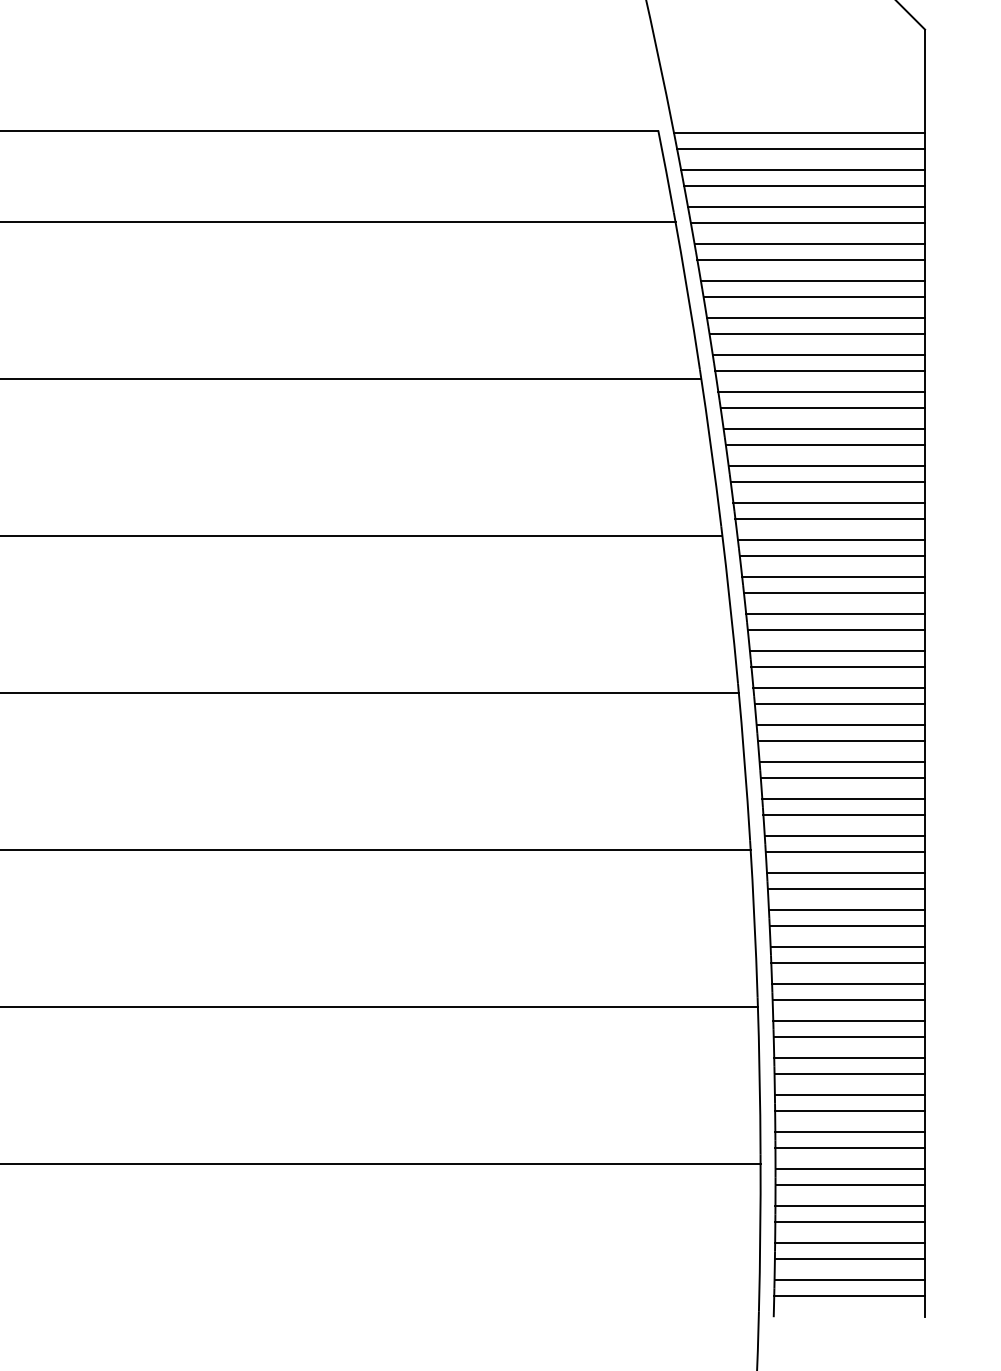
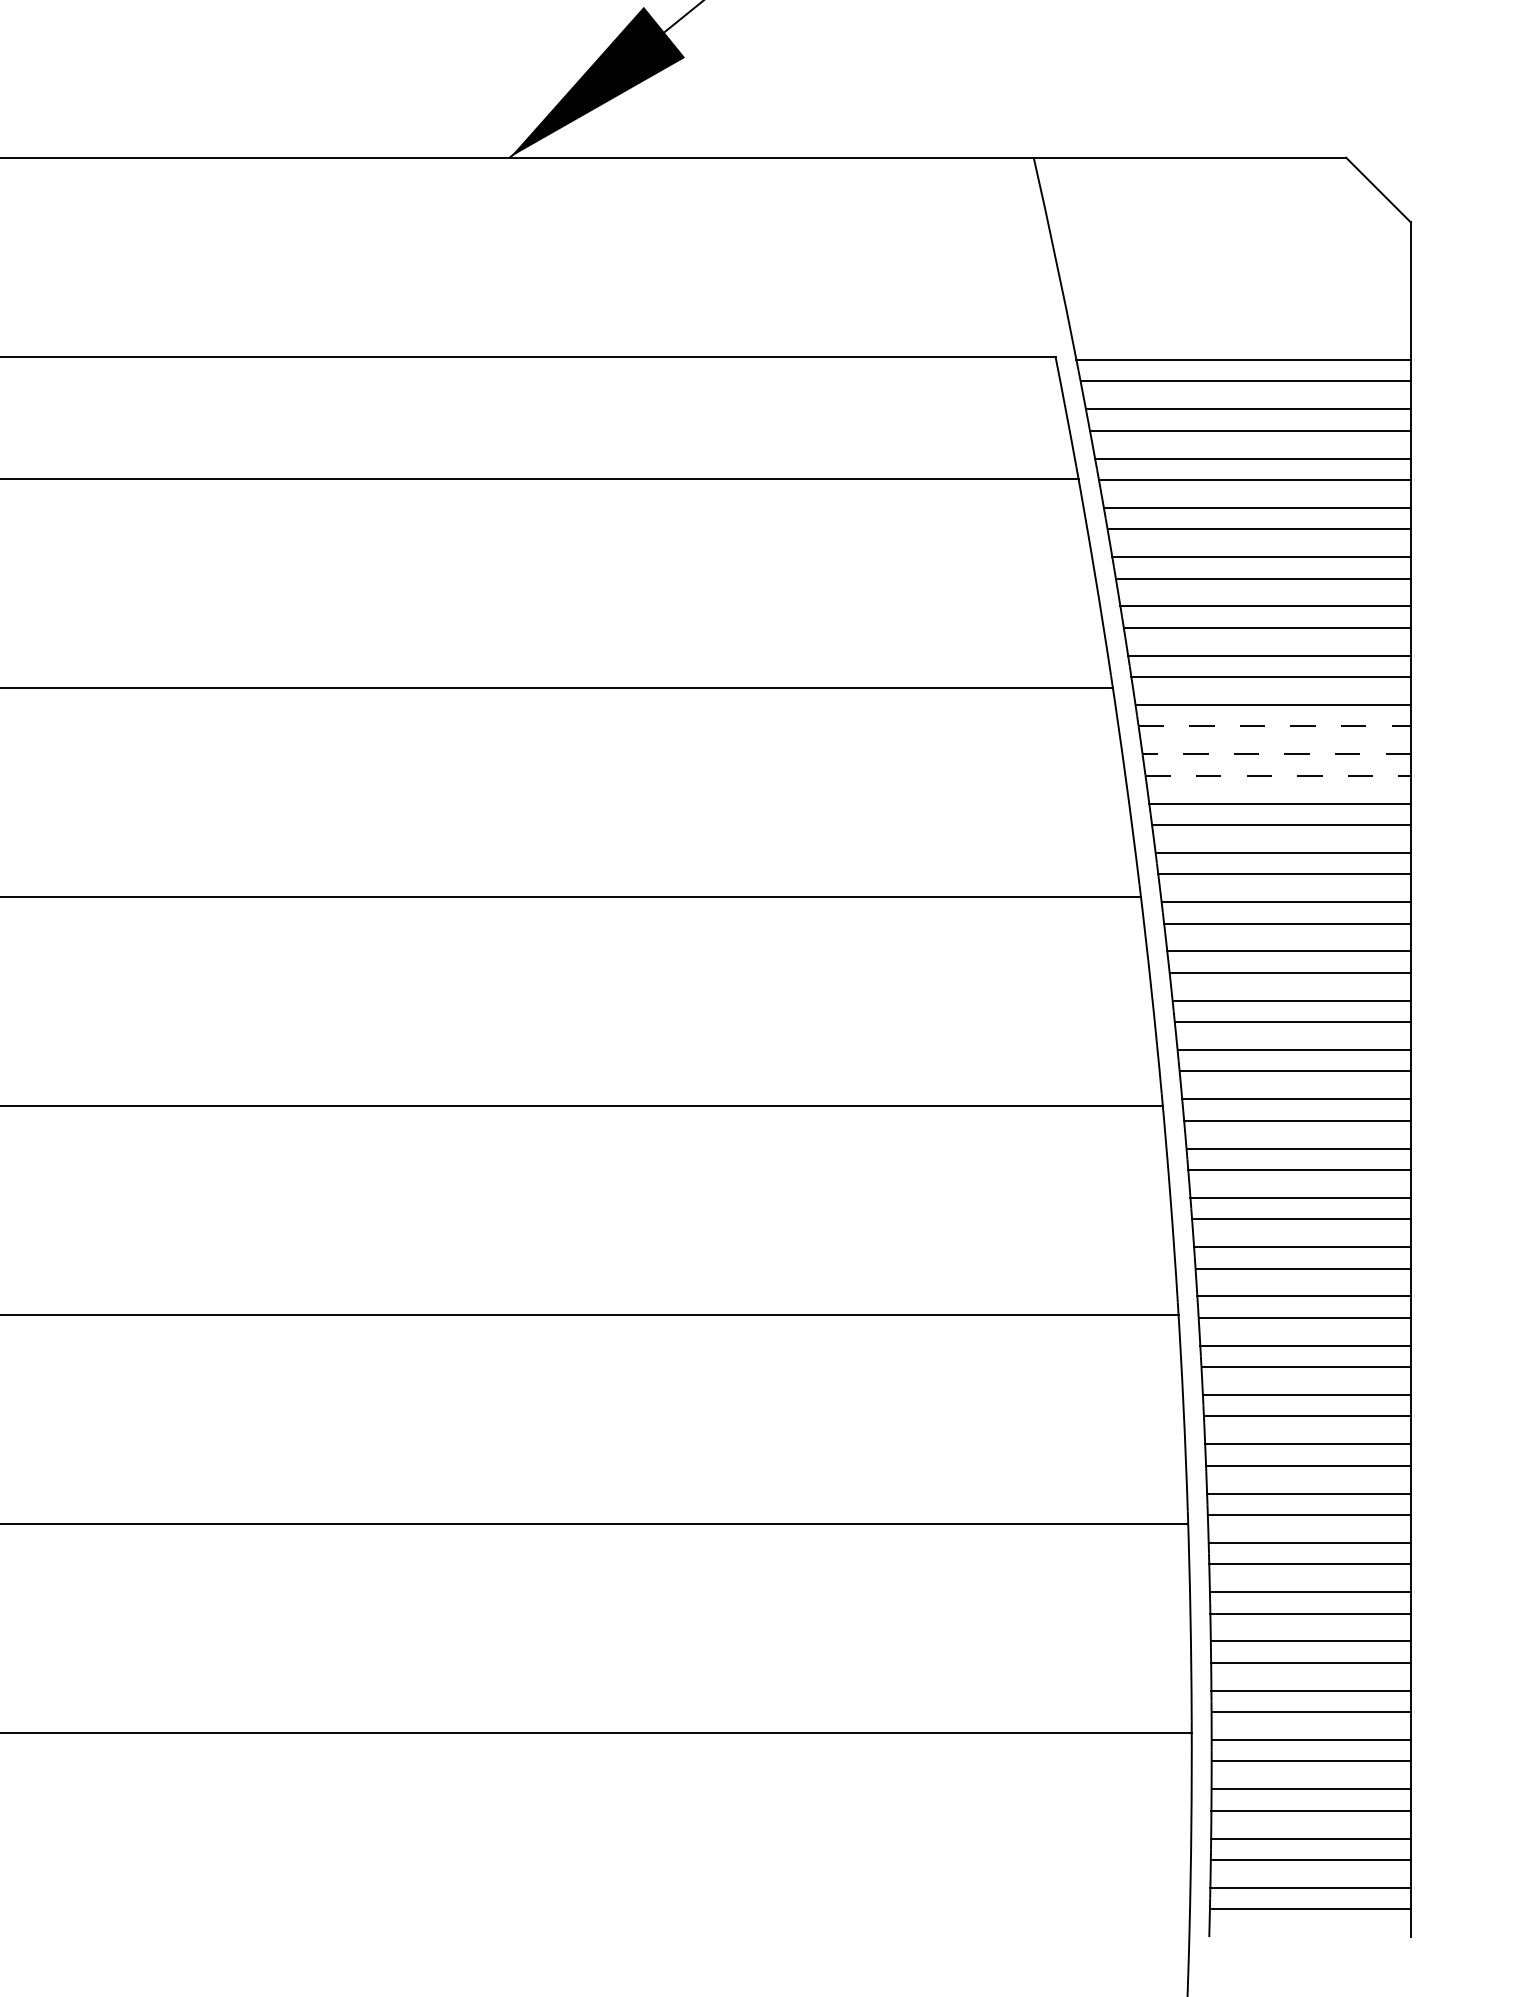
line: (823, 408) -> (1275, 726), solid -> dashed
line: (824, 429) -> (1276, 754), solid -> dashed
line: (825, 444) -> (1278, 775), solid -> dashed

